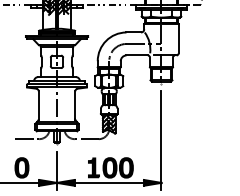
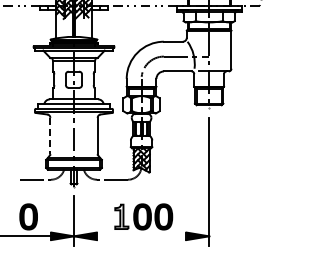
line: (38, 105) -> (50, 136), solid -> dashed
fill: (93, 167) -> (121, 216), removed
line: (109, 183) -> (141, 236), removed

